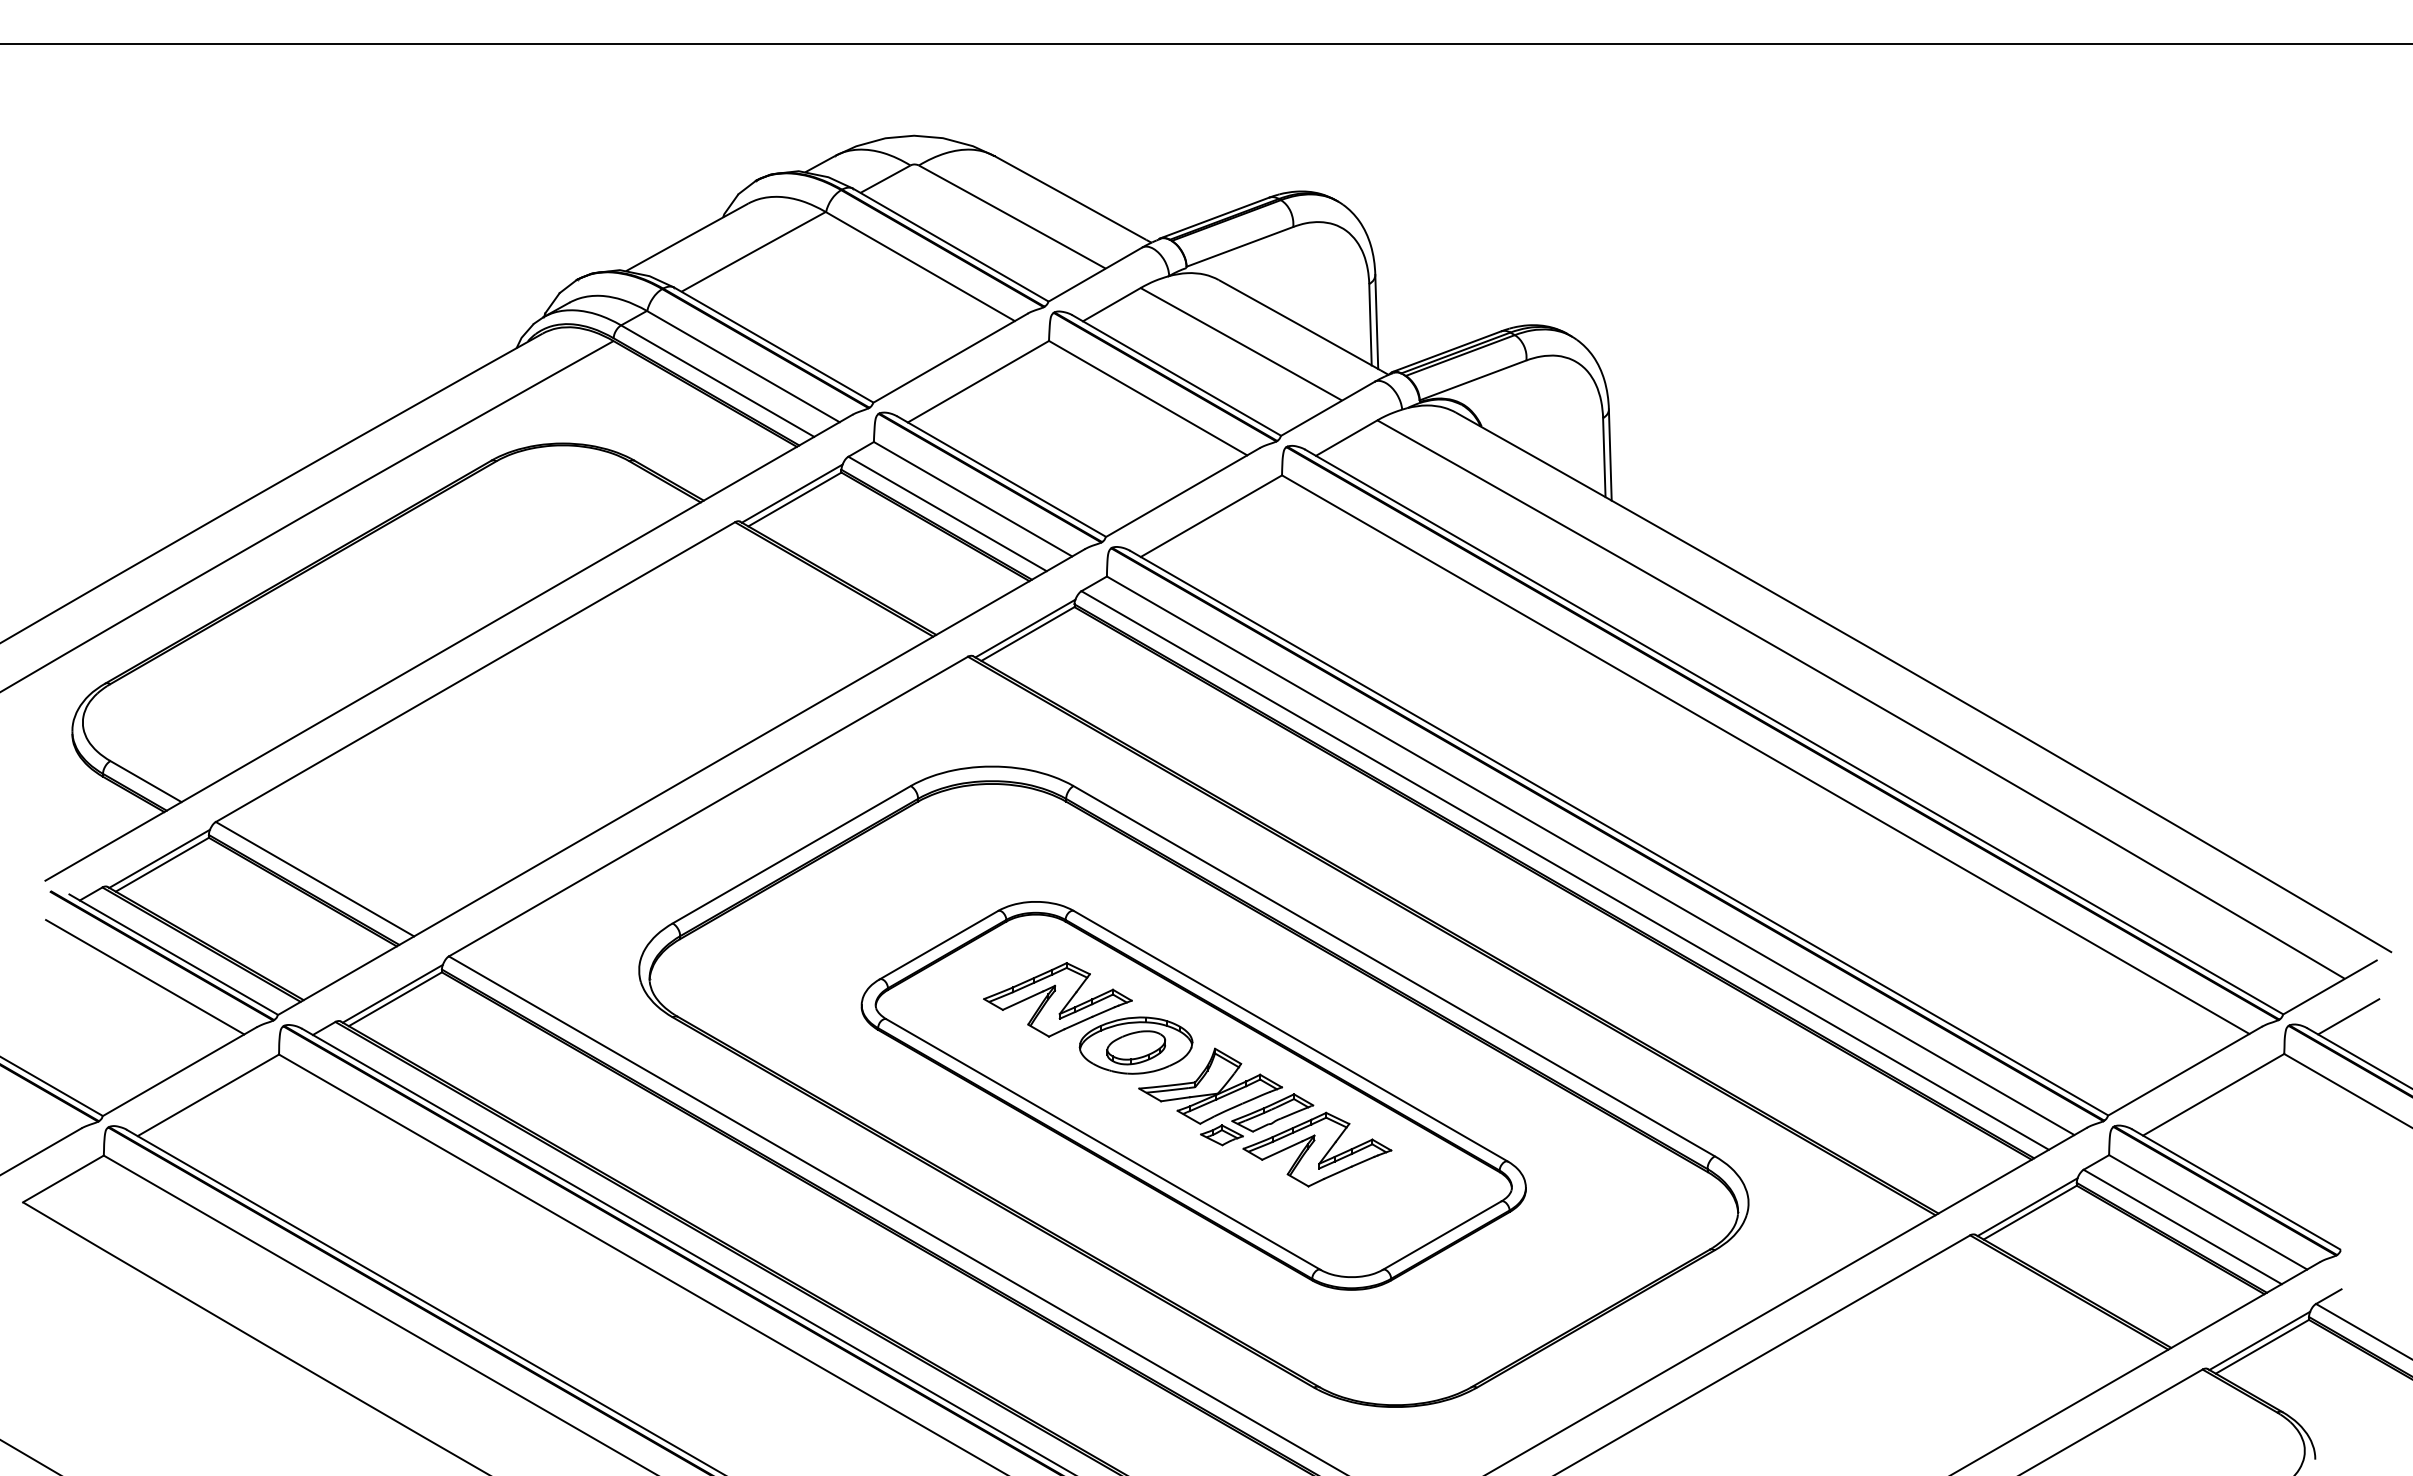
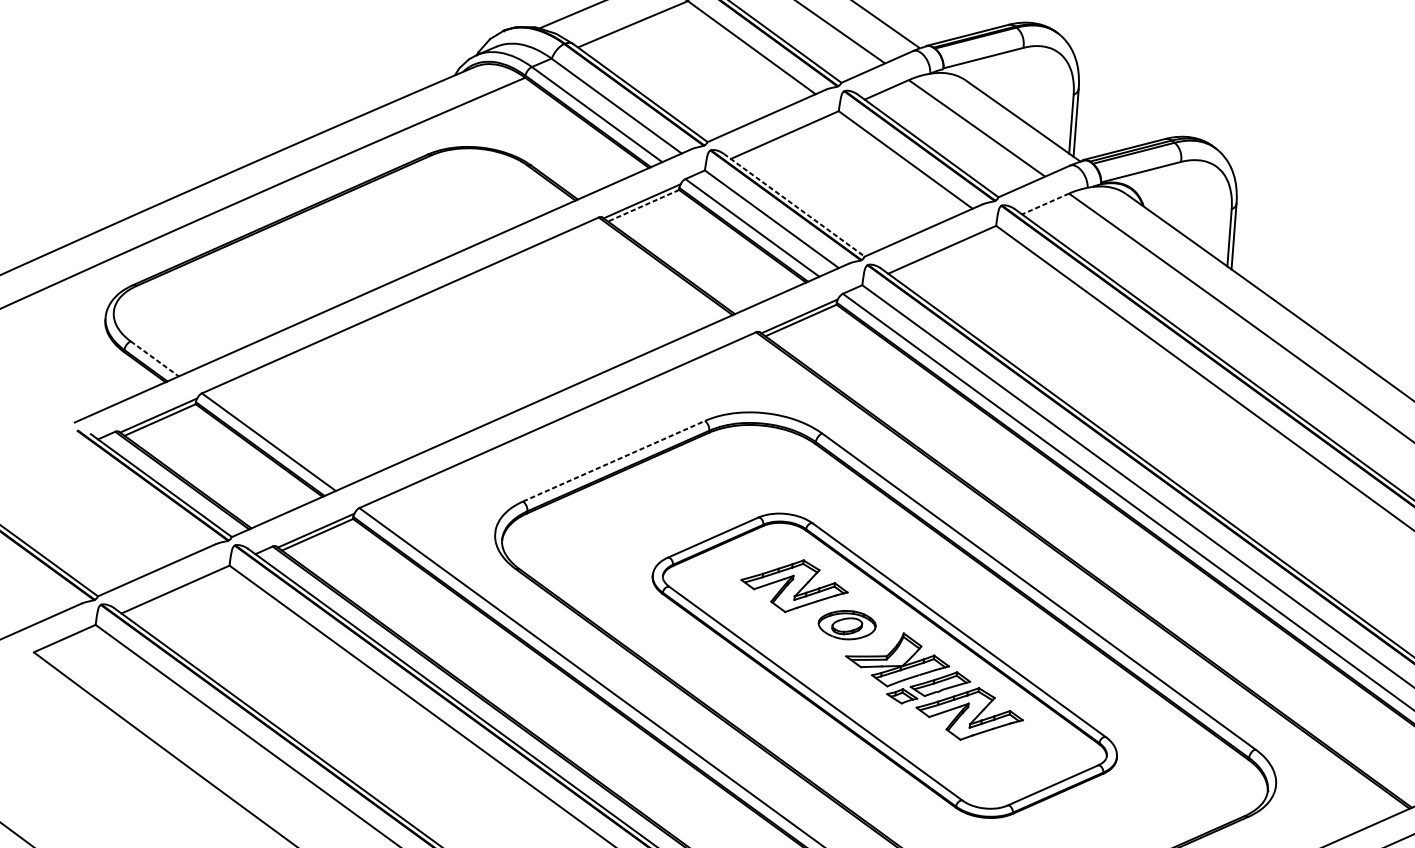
line: (1346, 438) -> (1045, 204), solid -> dashed
line: (1001, 476) -> (794, 205), solid -> dashed
line: (794, 499) -> (643, 205), solid -> dashed
line: (146, 781) -> (155, 358), solid -> dashed
line: (792, 854) -> (614, 461), solid -> dashed
line: (145, 977) -> (139, 499), removed
part: (1135, 1045) -> (846, 625), size x0.7

